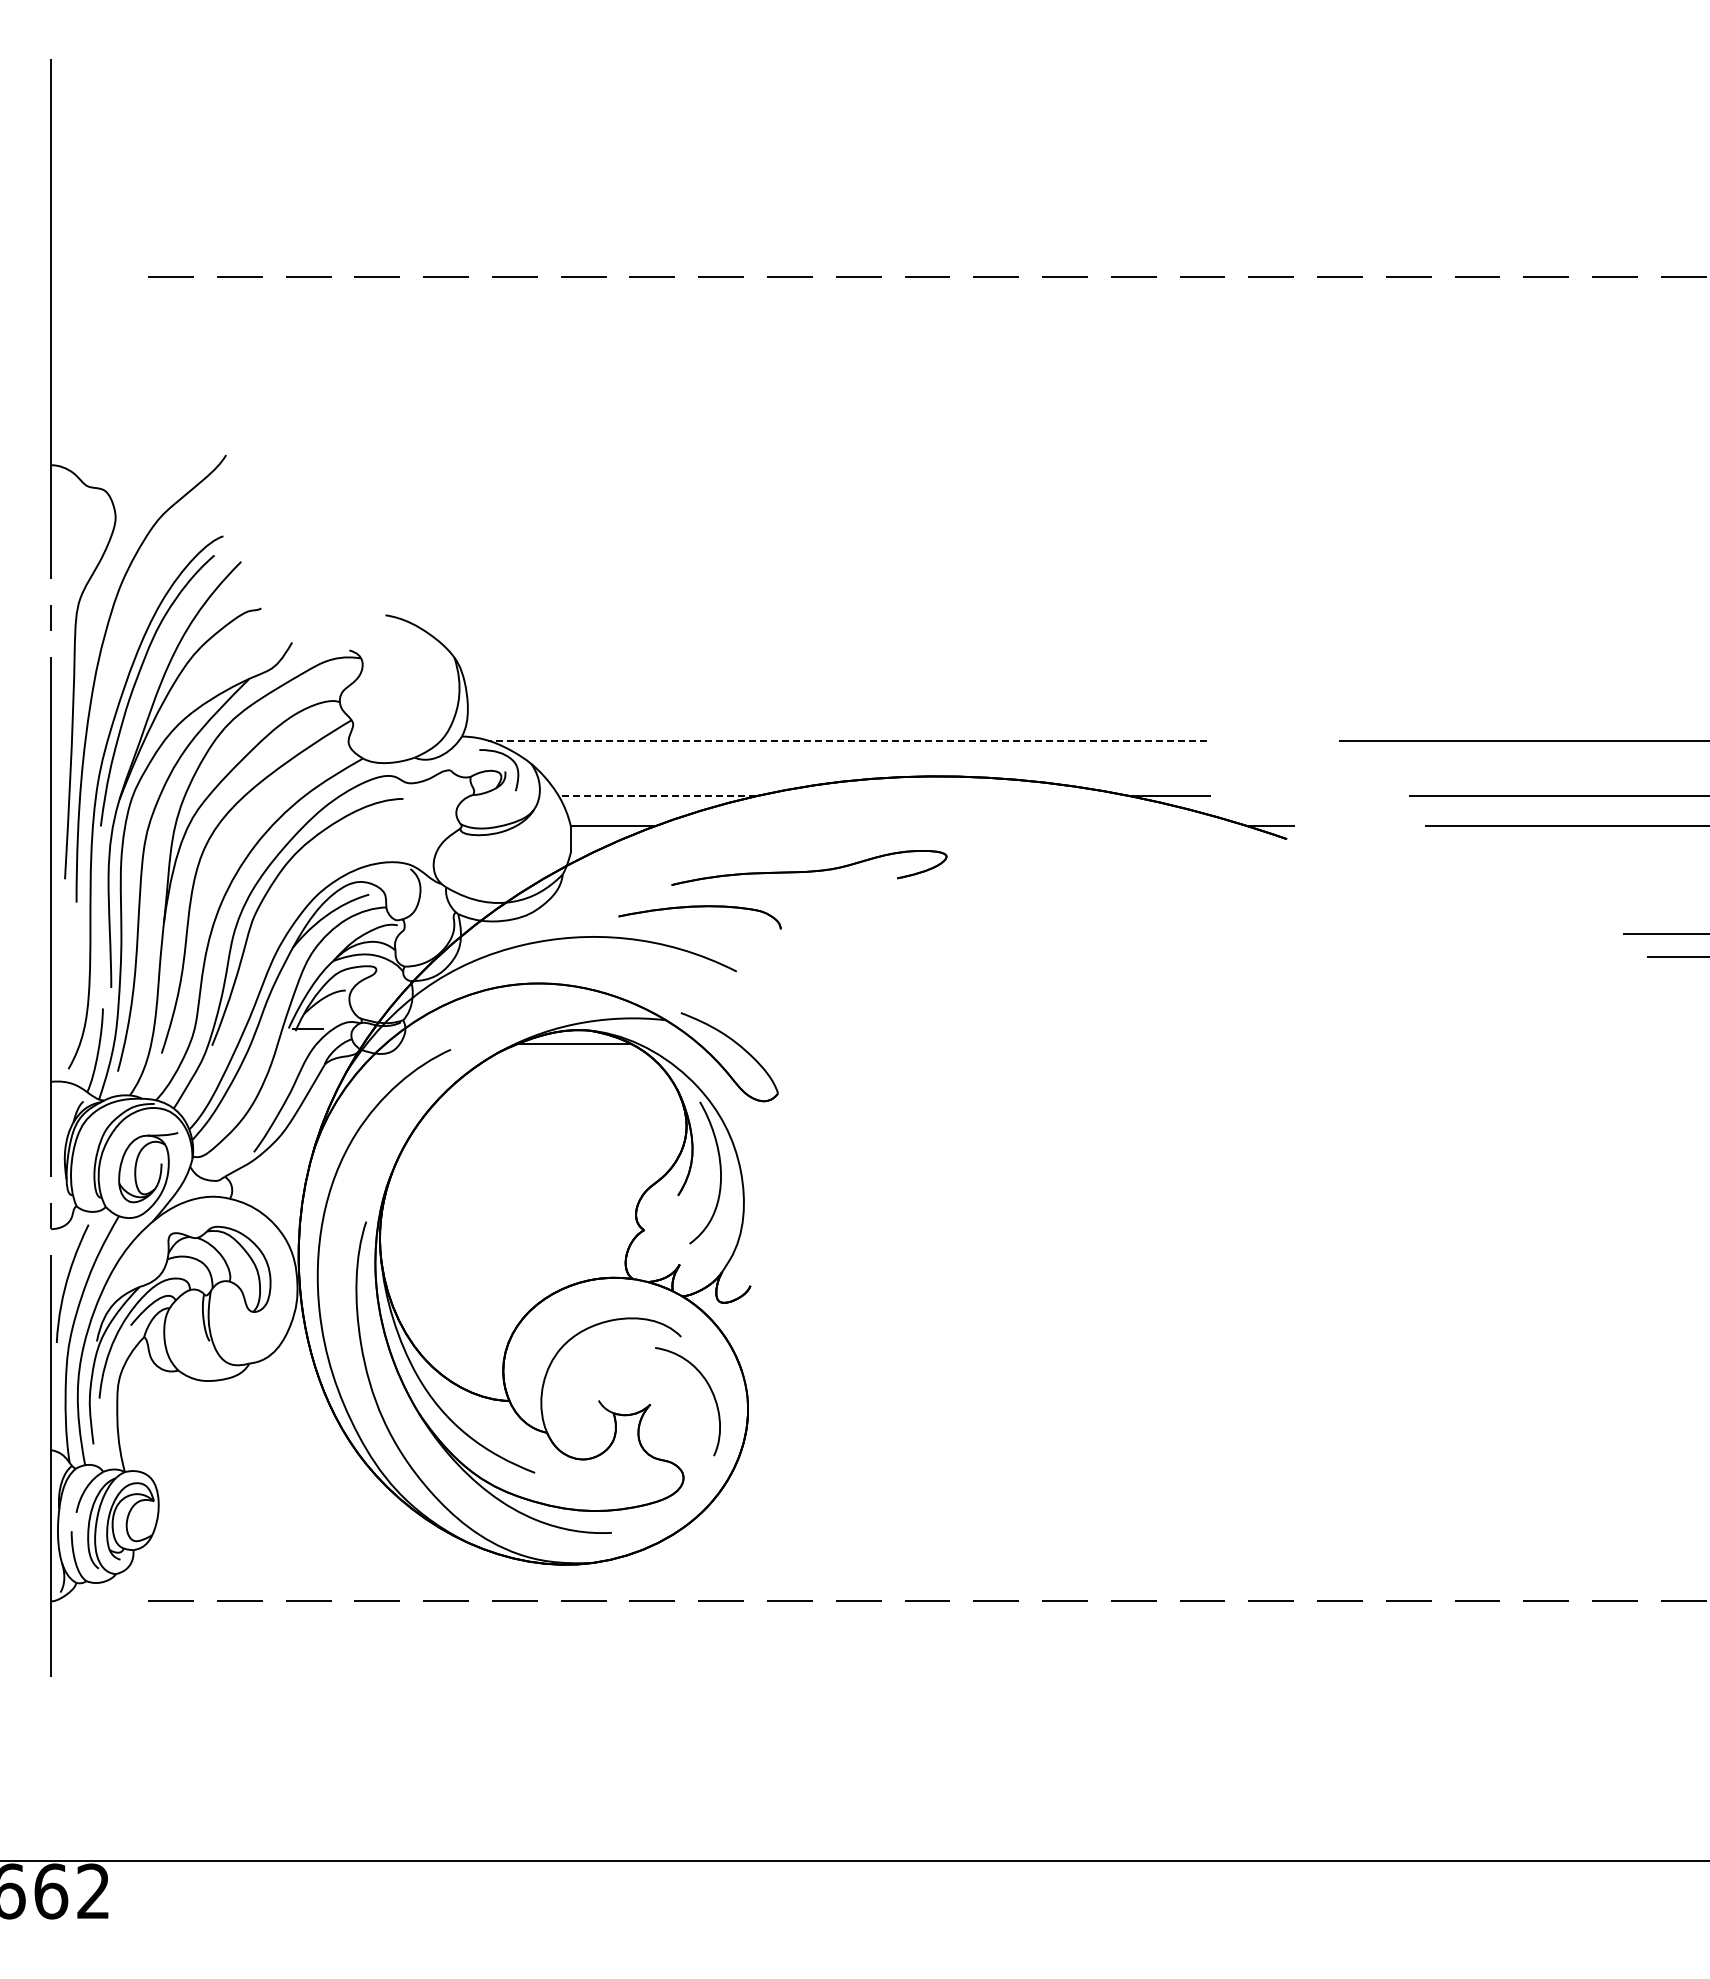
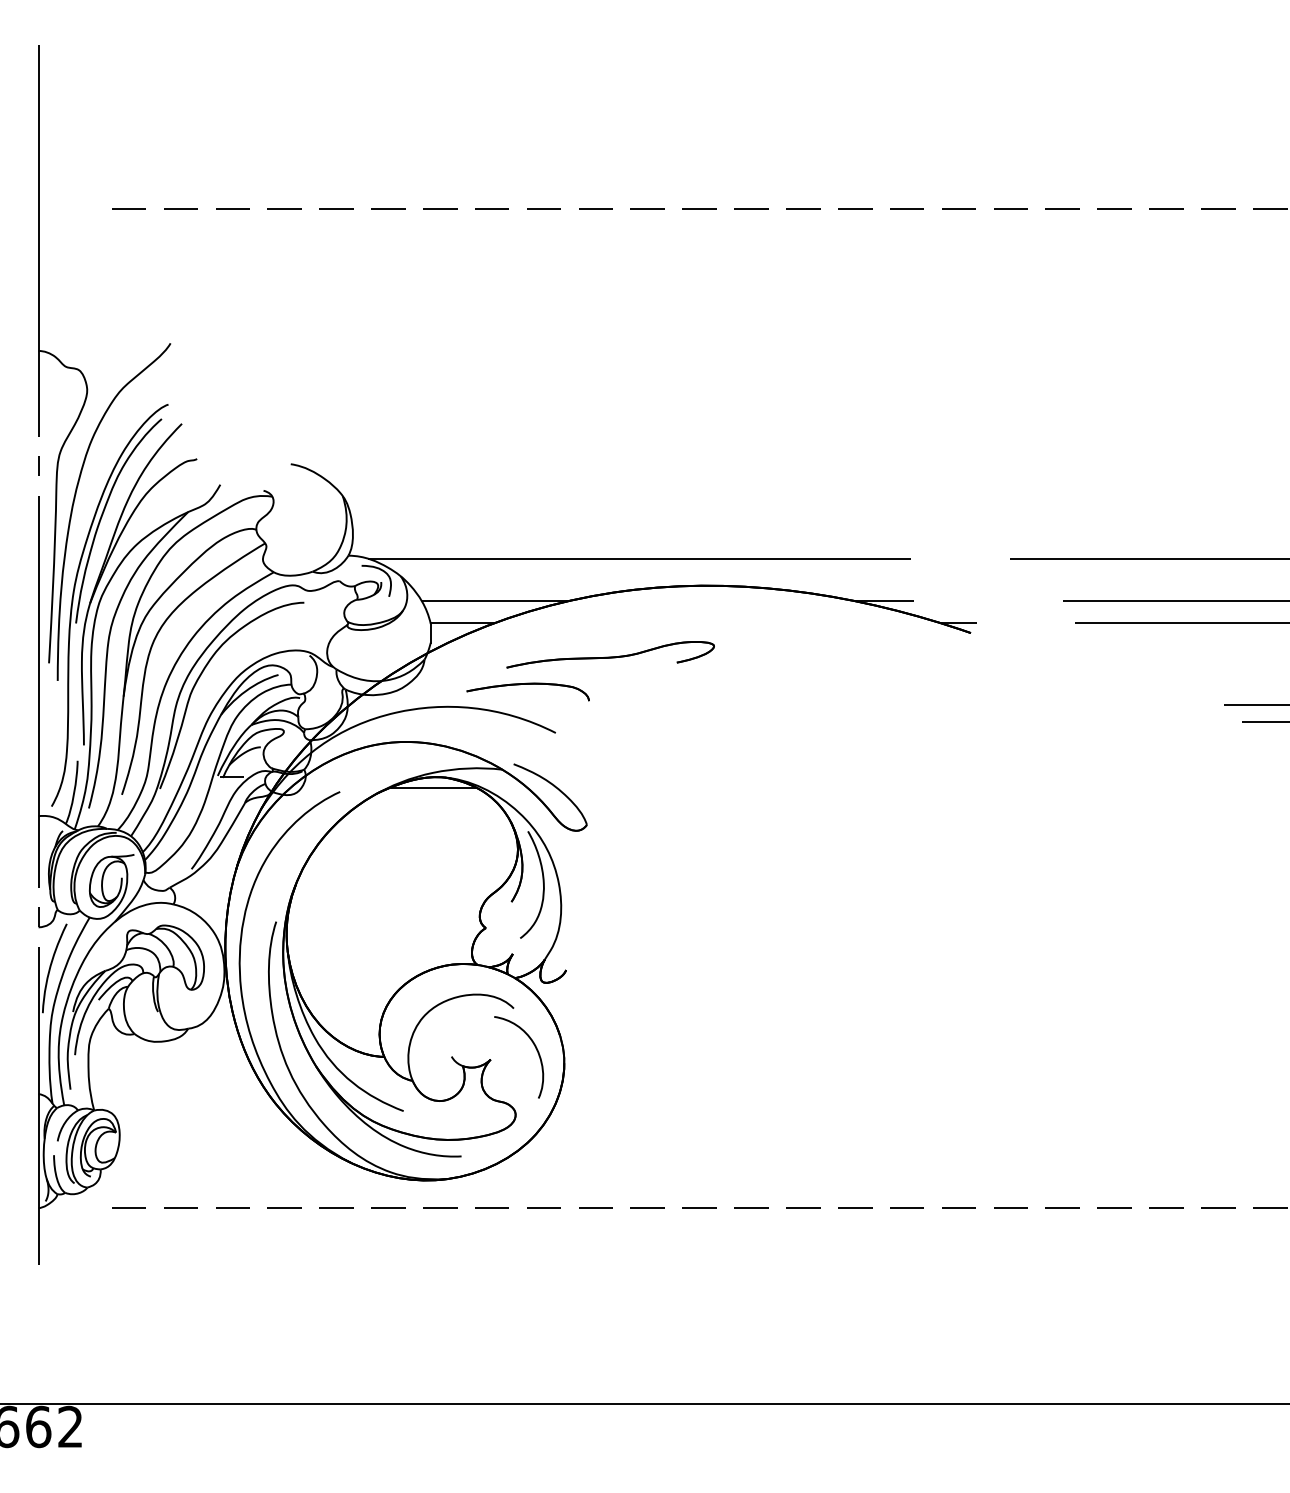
line: (847, 740) -> (639, 558), dashed -> solid
line: (657, 796) -> (496, 600), dashed -> solid

